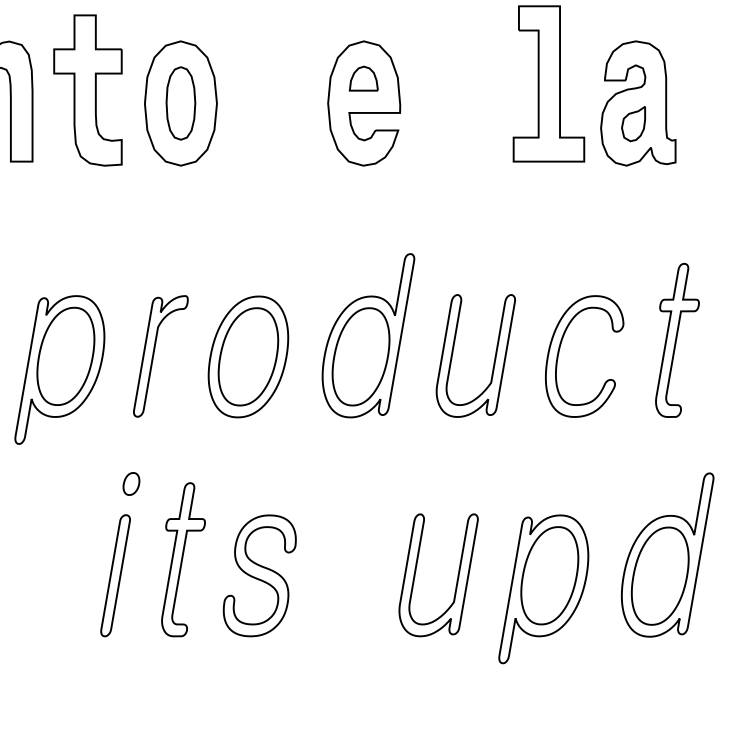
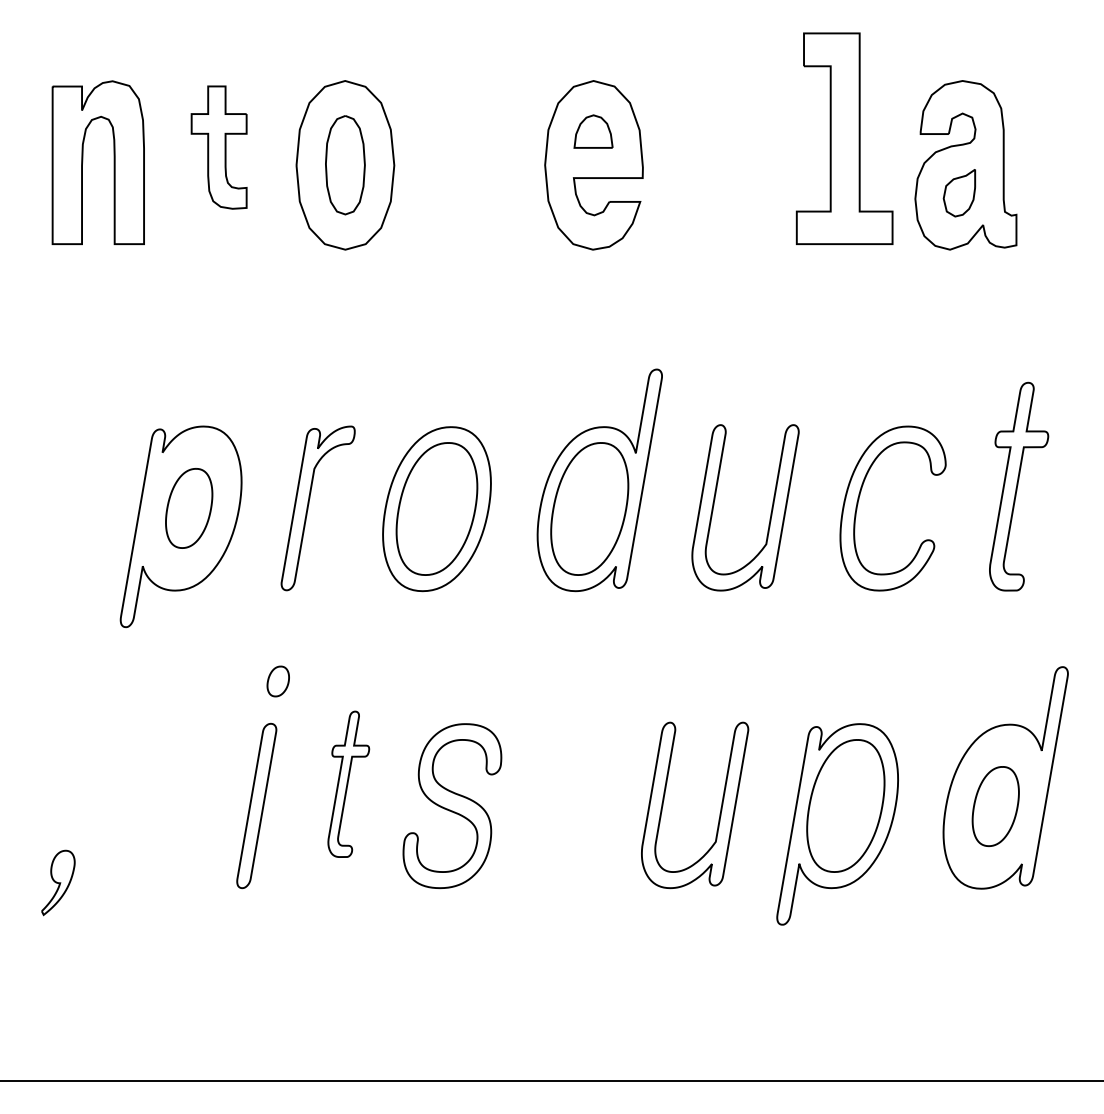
part: (87, 90) -> (218, 147), size x0.6
part: (65, 356) -> (188, 508), size x0.6
part: (183, 559) -> (348, 784), size x0.7
part: (660, 576) -> (995, 806), size x0.6

